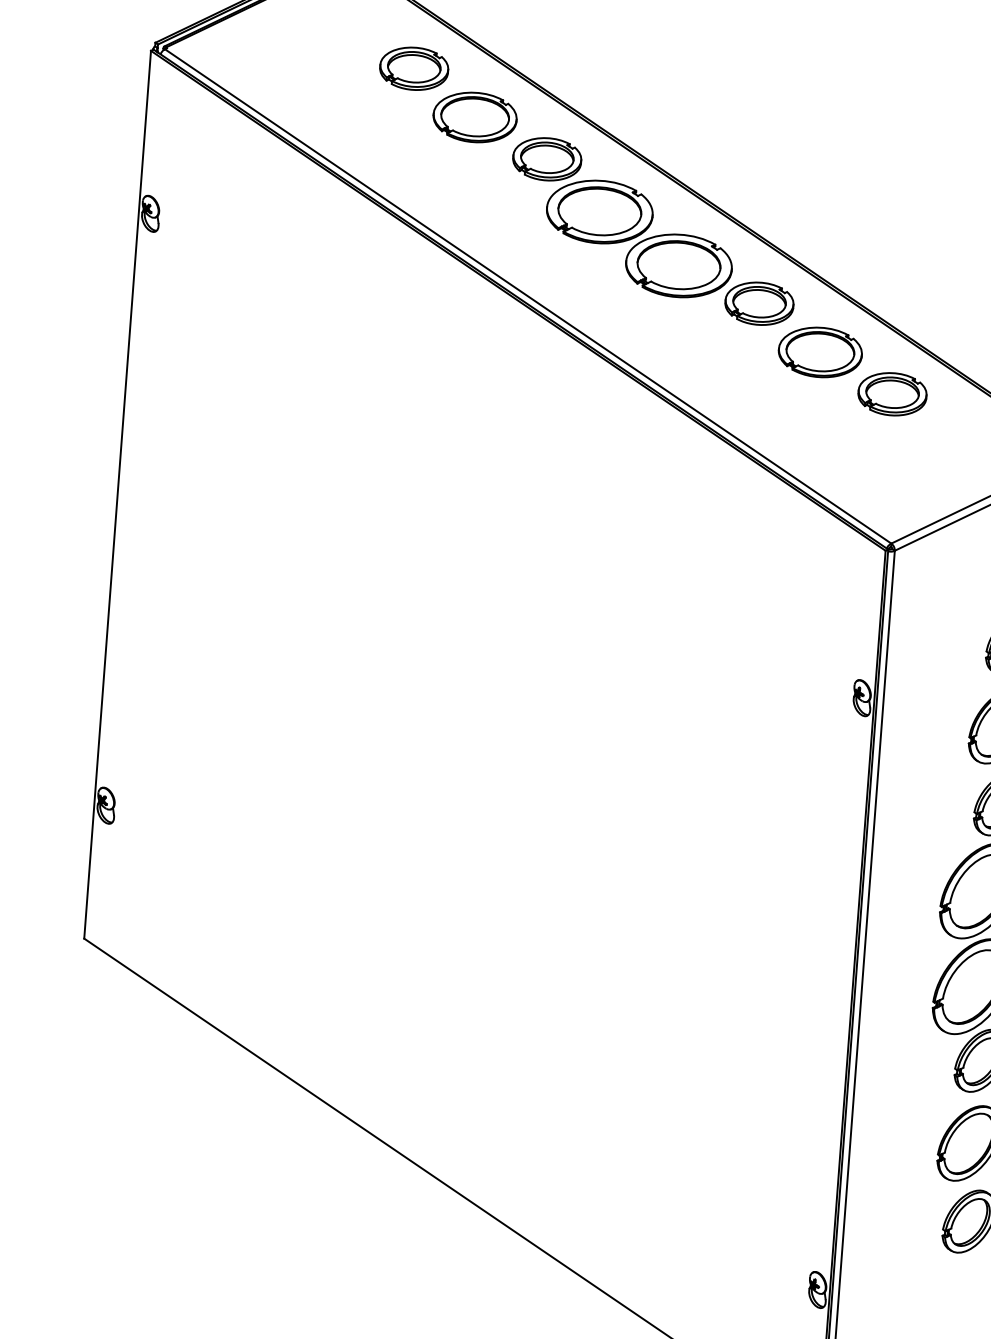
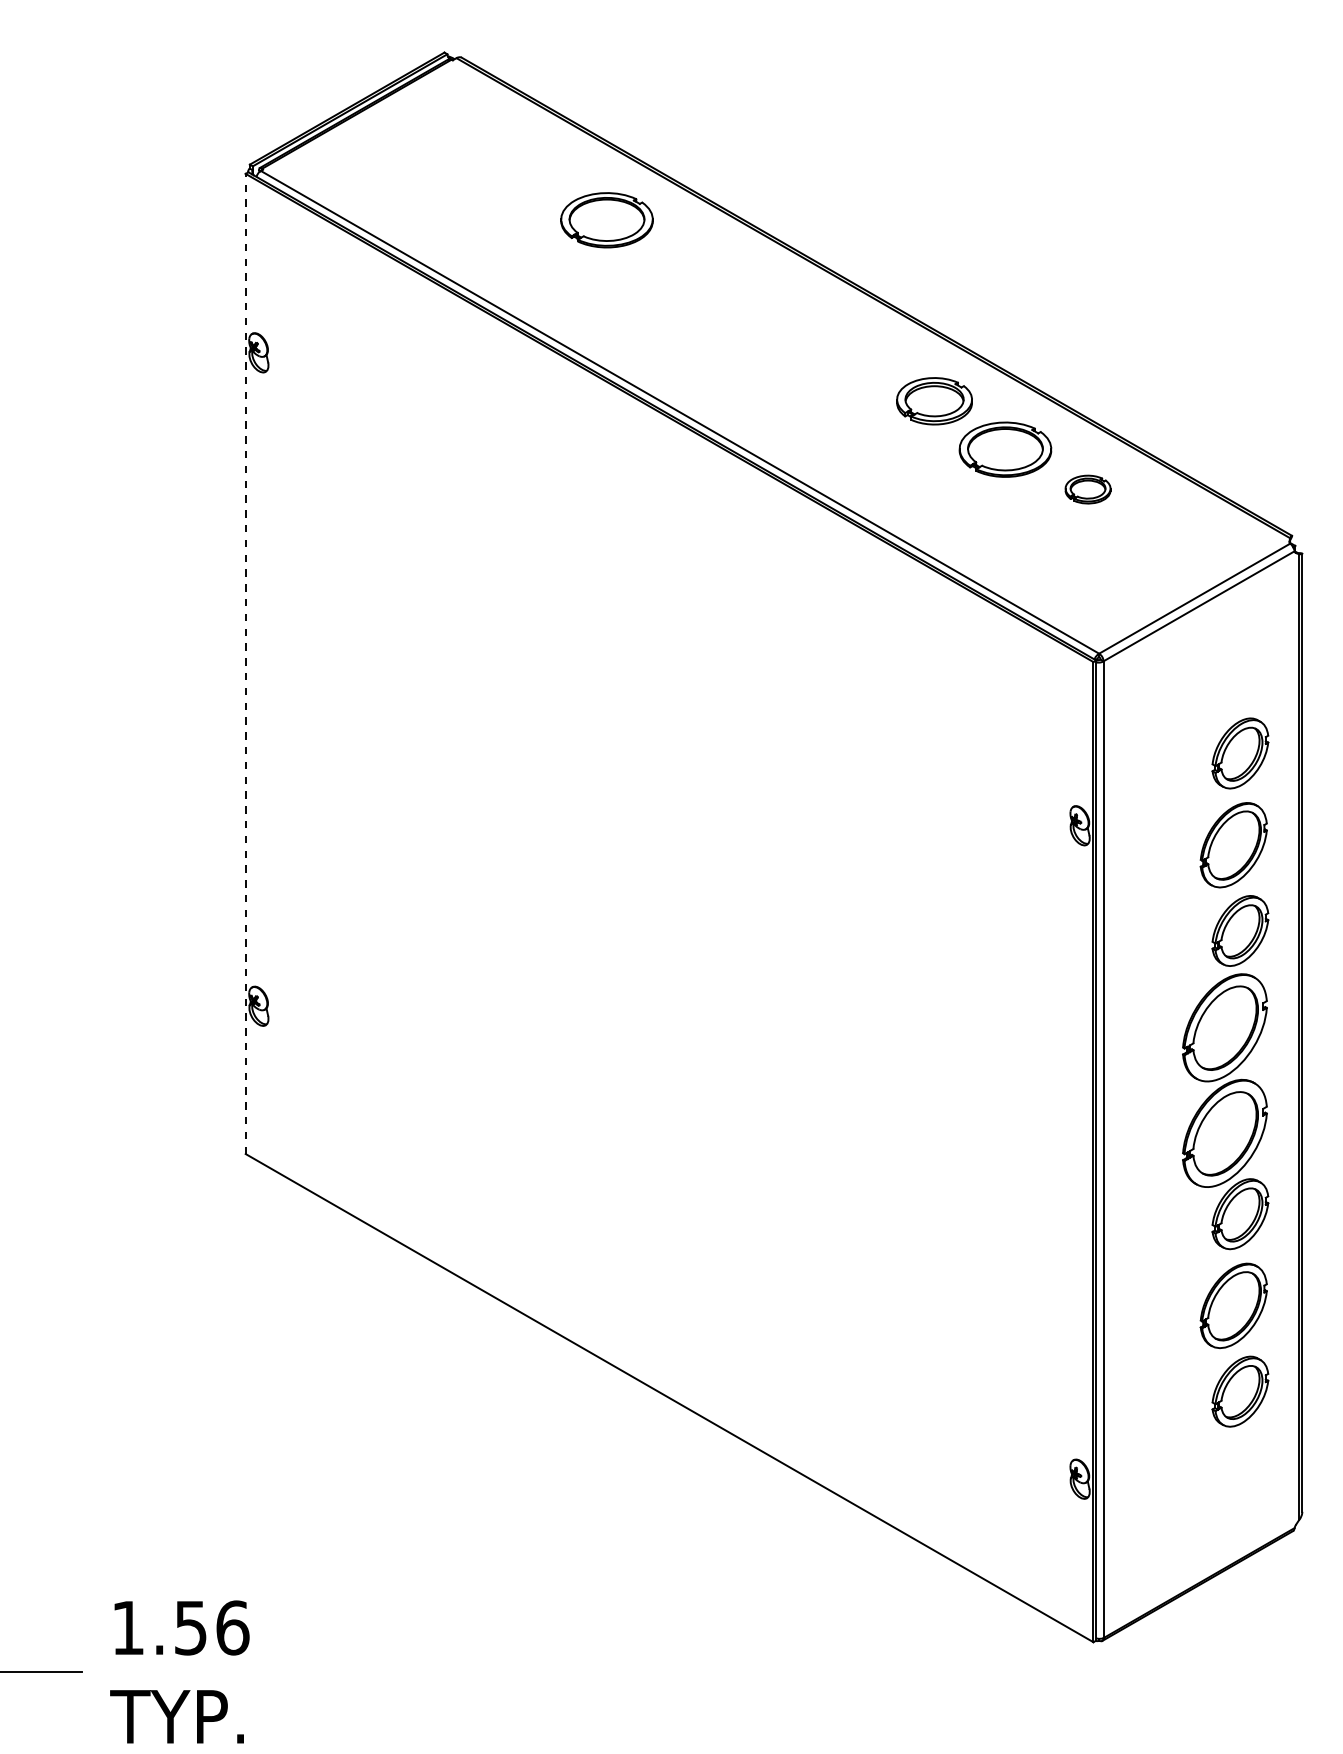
part: (413, 68) -> (535, 171), removed
part: (621, 218) -> (776, 318), removed
part: (891, 394) -> (1087, 489), size x0.6
line: (117, 494) -> (245, 663), solid -> dashed

